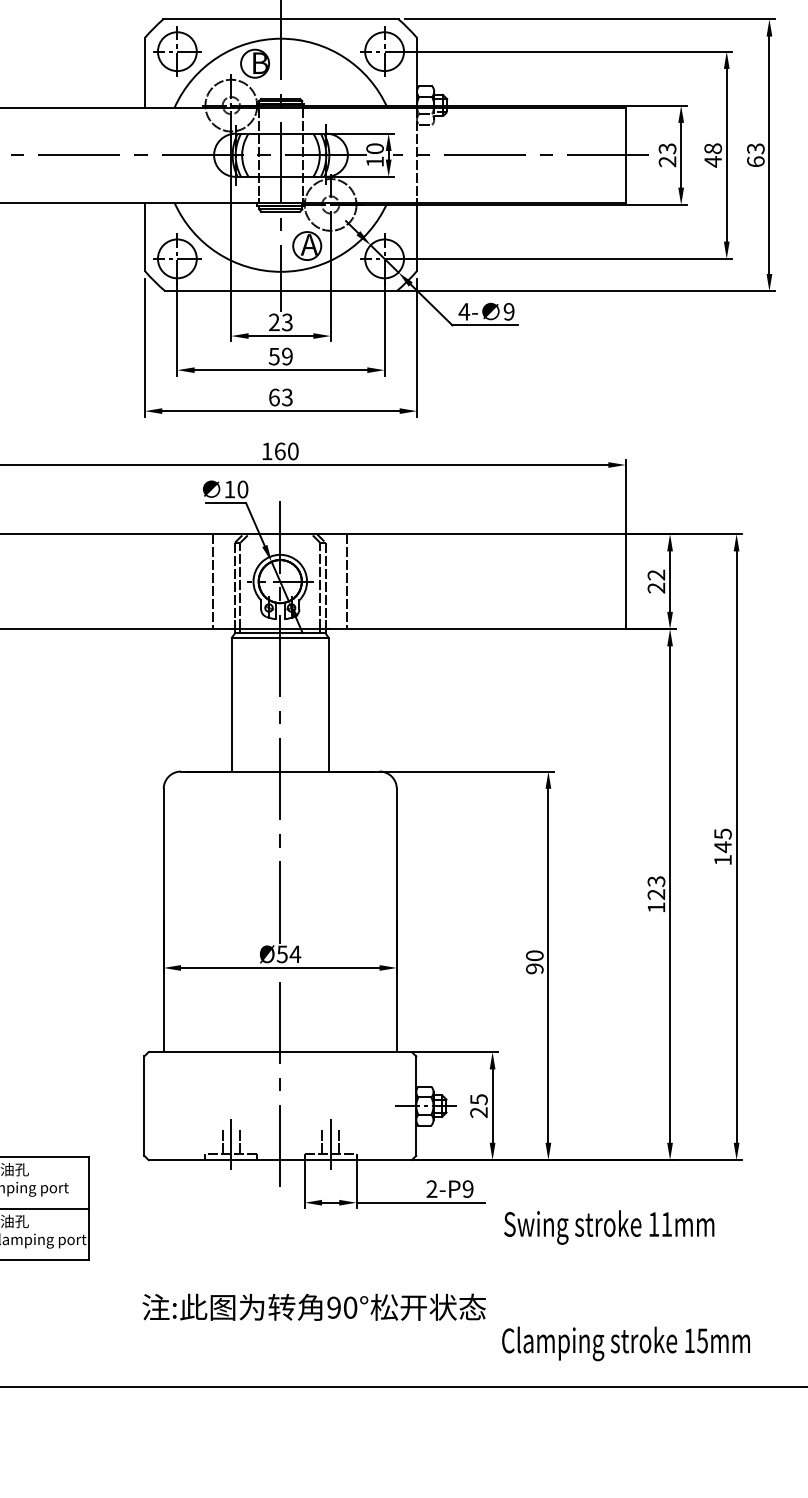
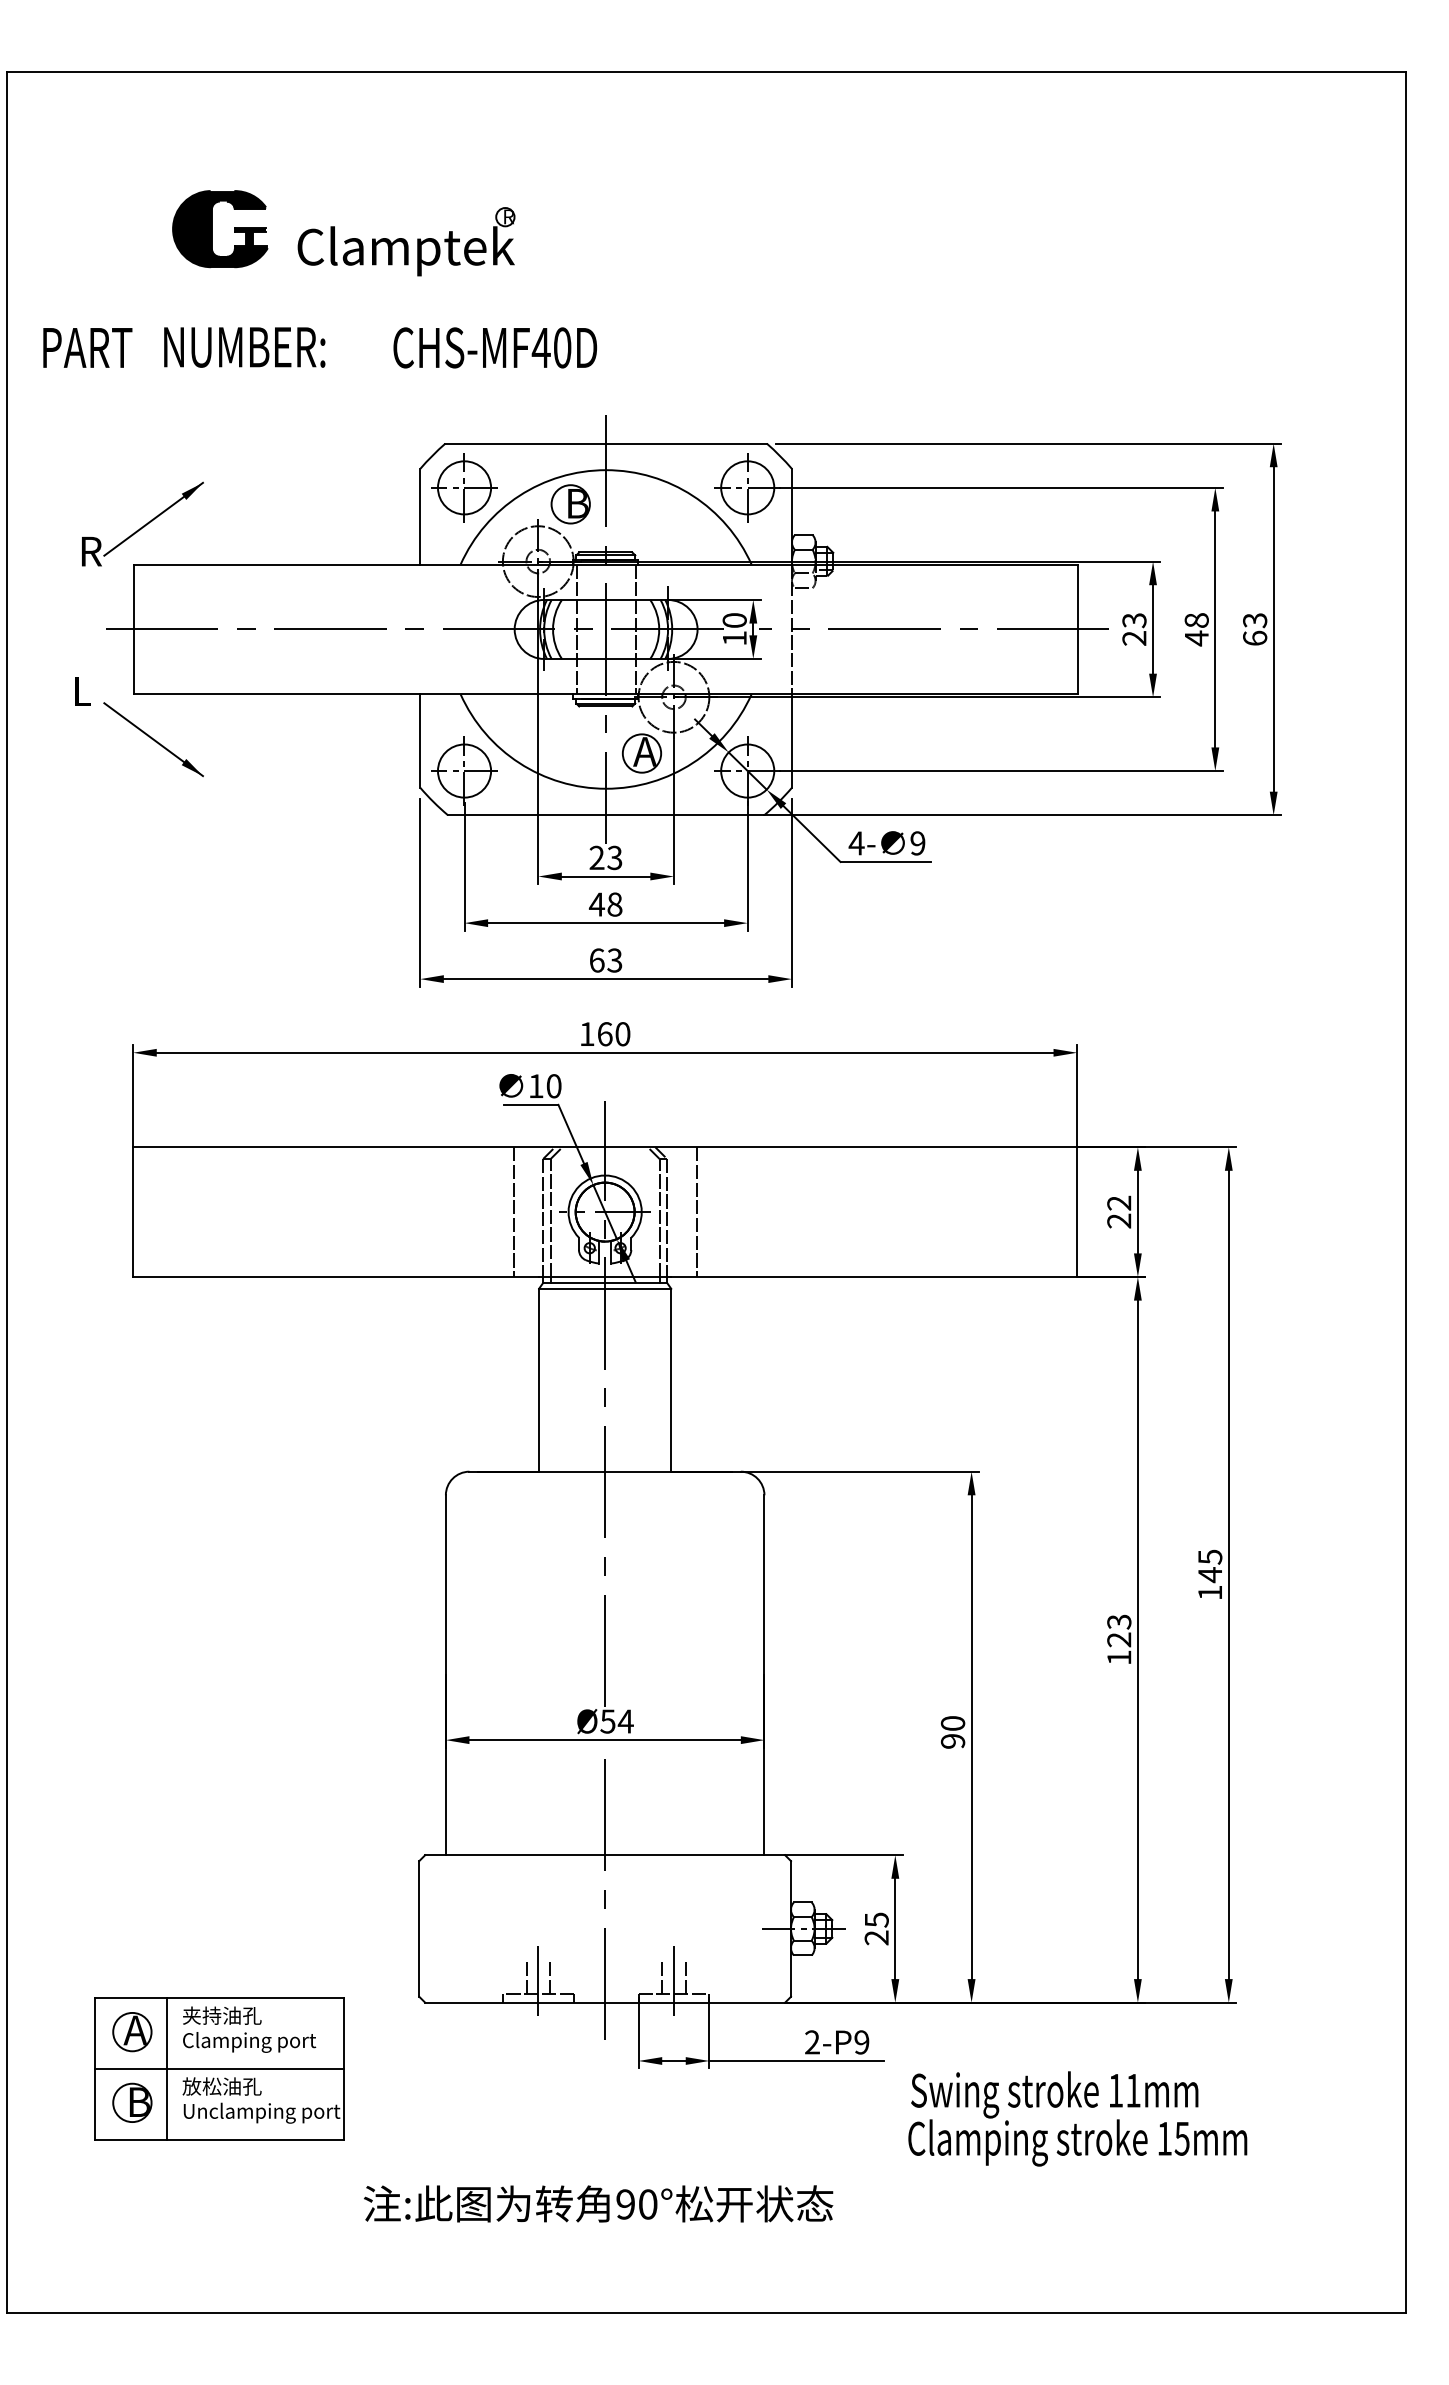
text: (280, 356) -> (605, 904), 59 -> 48
text: (314, 1307) -> (598, 2203), moved
text: (625, 1343) -> (1077, 2142), moved

